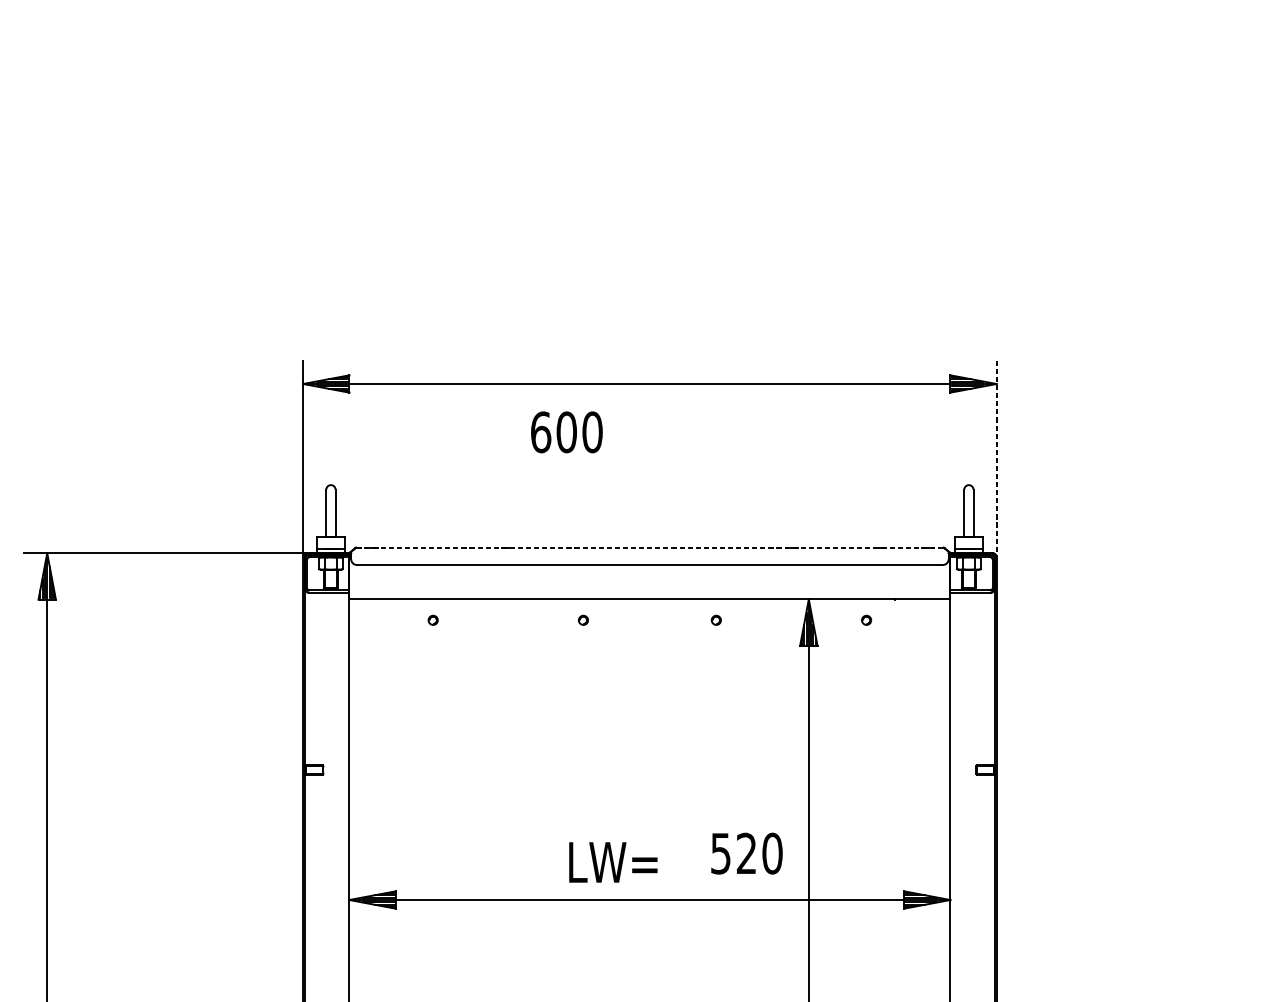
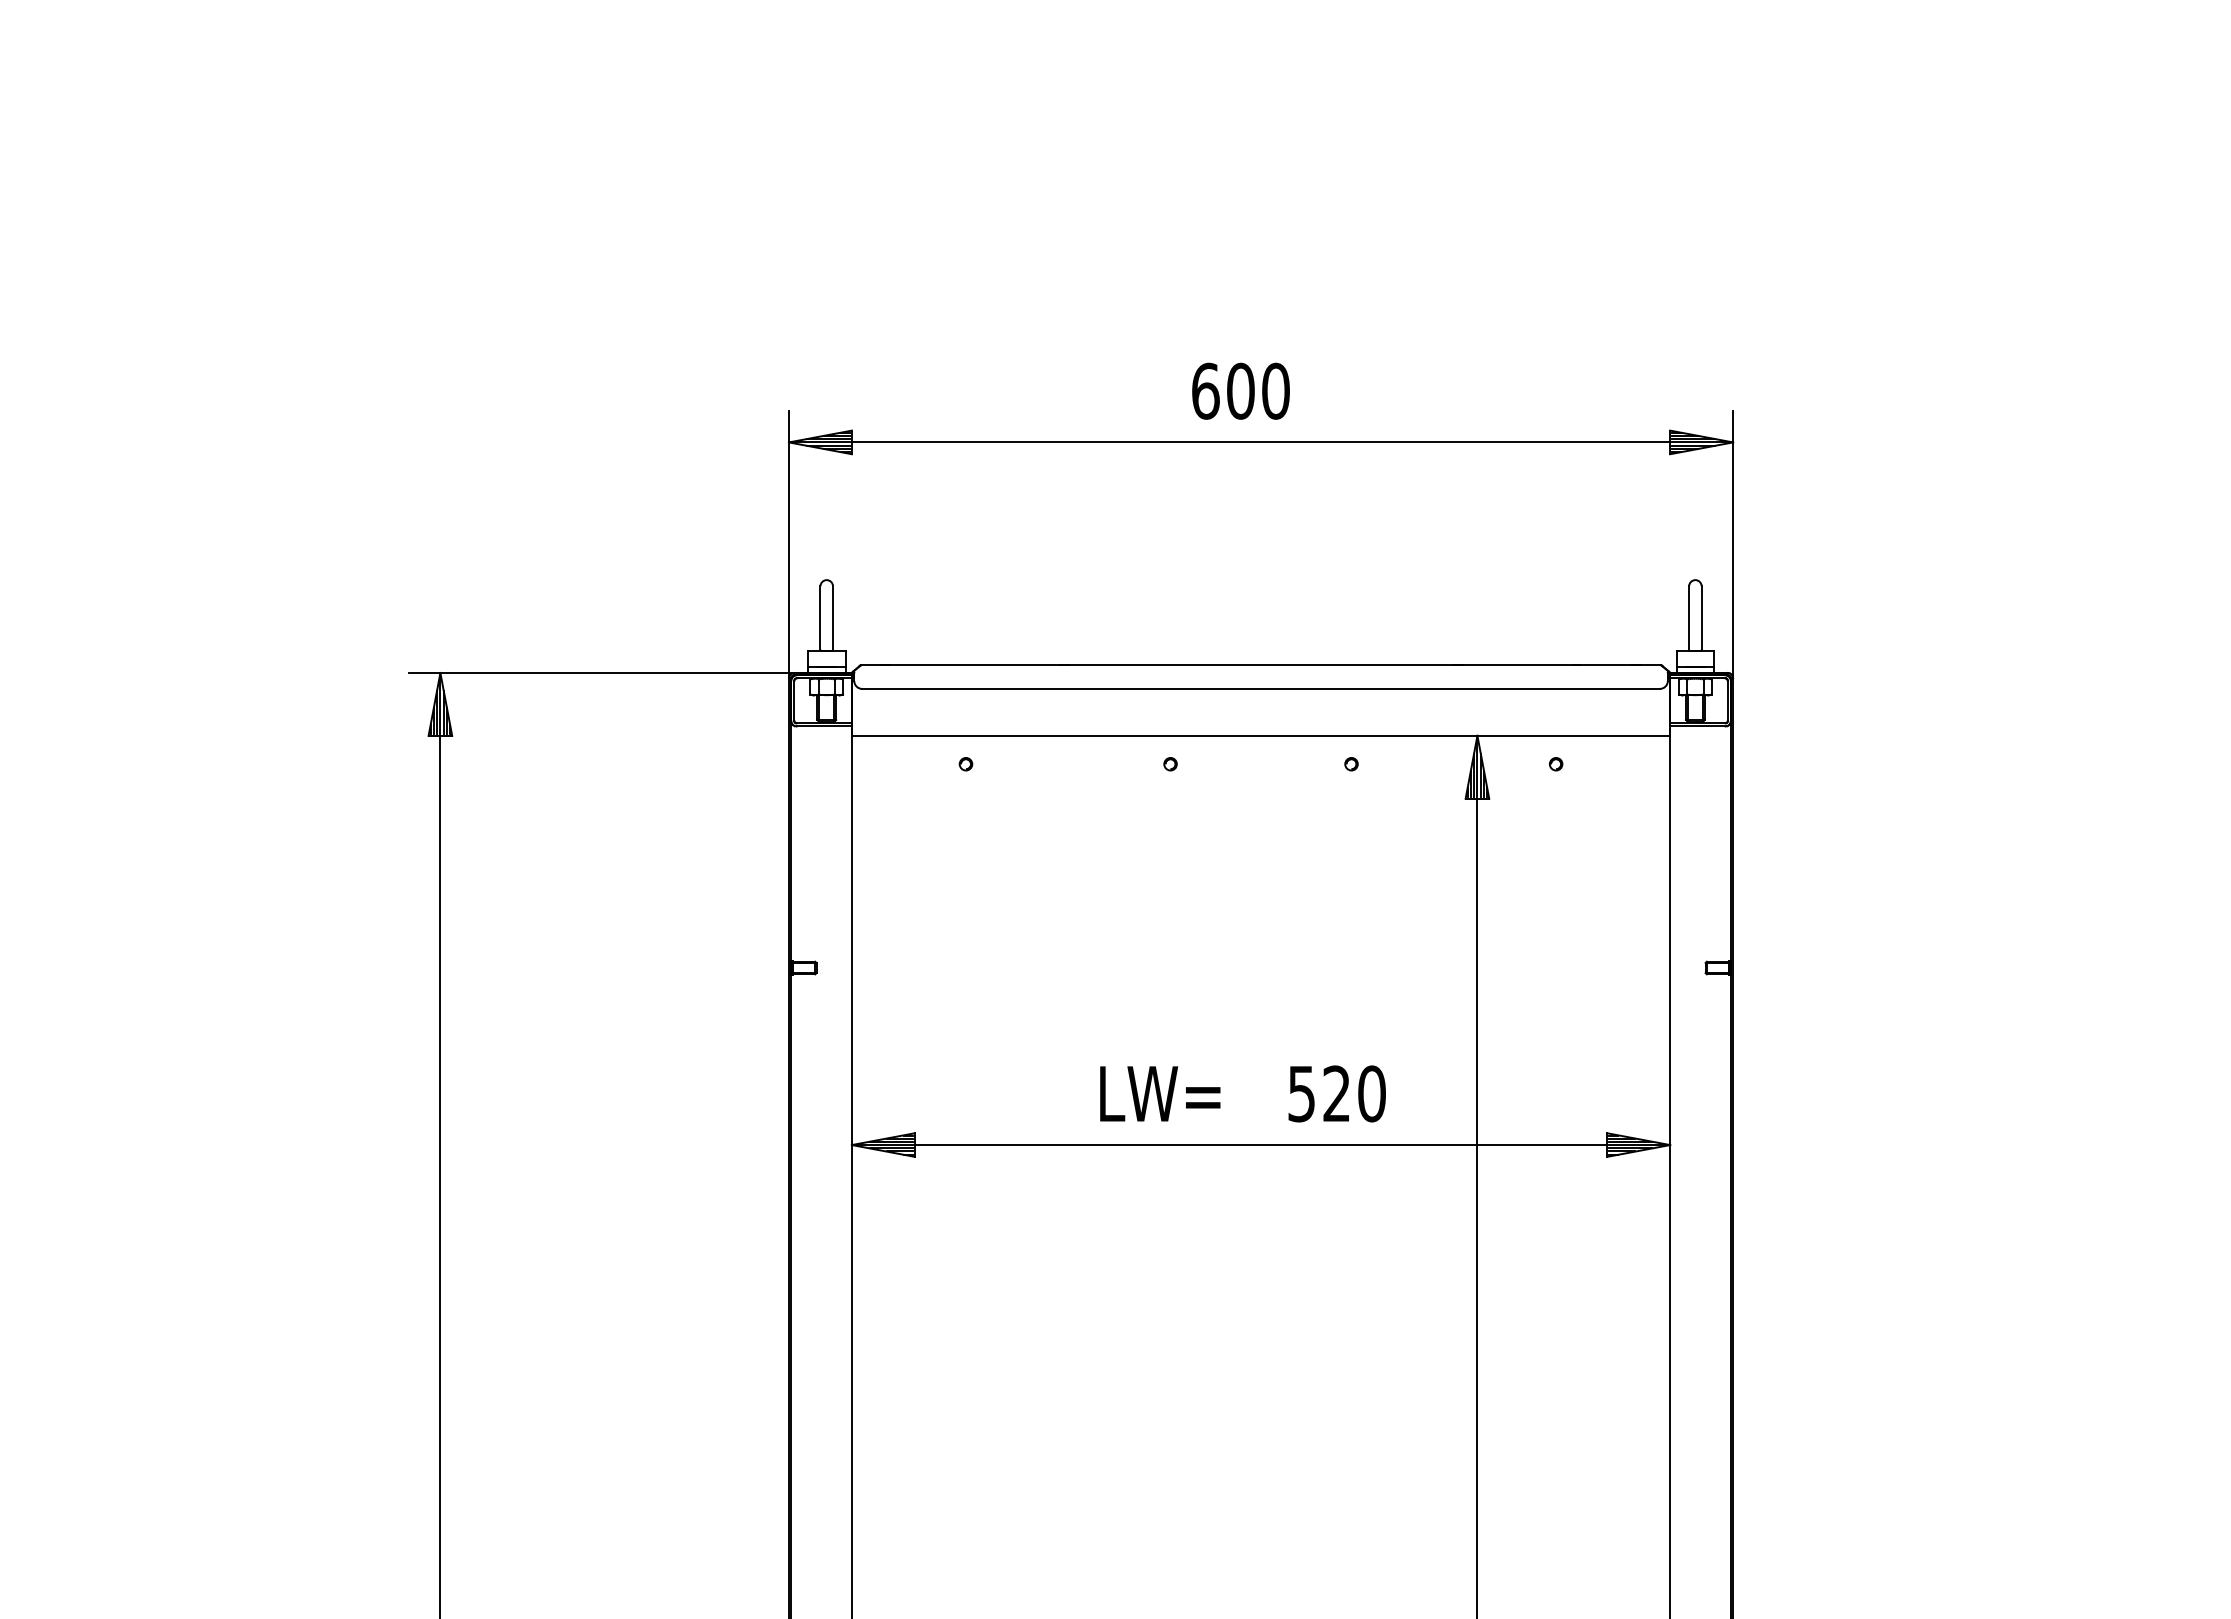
text: (566, 431) -> (1240, 390), moved
line: (996, 458) -> (1733, 544), dashed -> solid
line: (649, 547) -> (1260, 665), dashed -> solid
text: (746, 853) -> (1336, 1093), moved
text: (613, 862) -> (1160, 1093), moved

